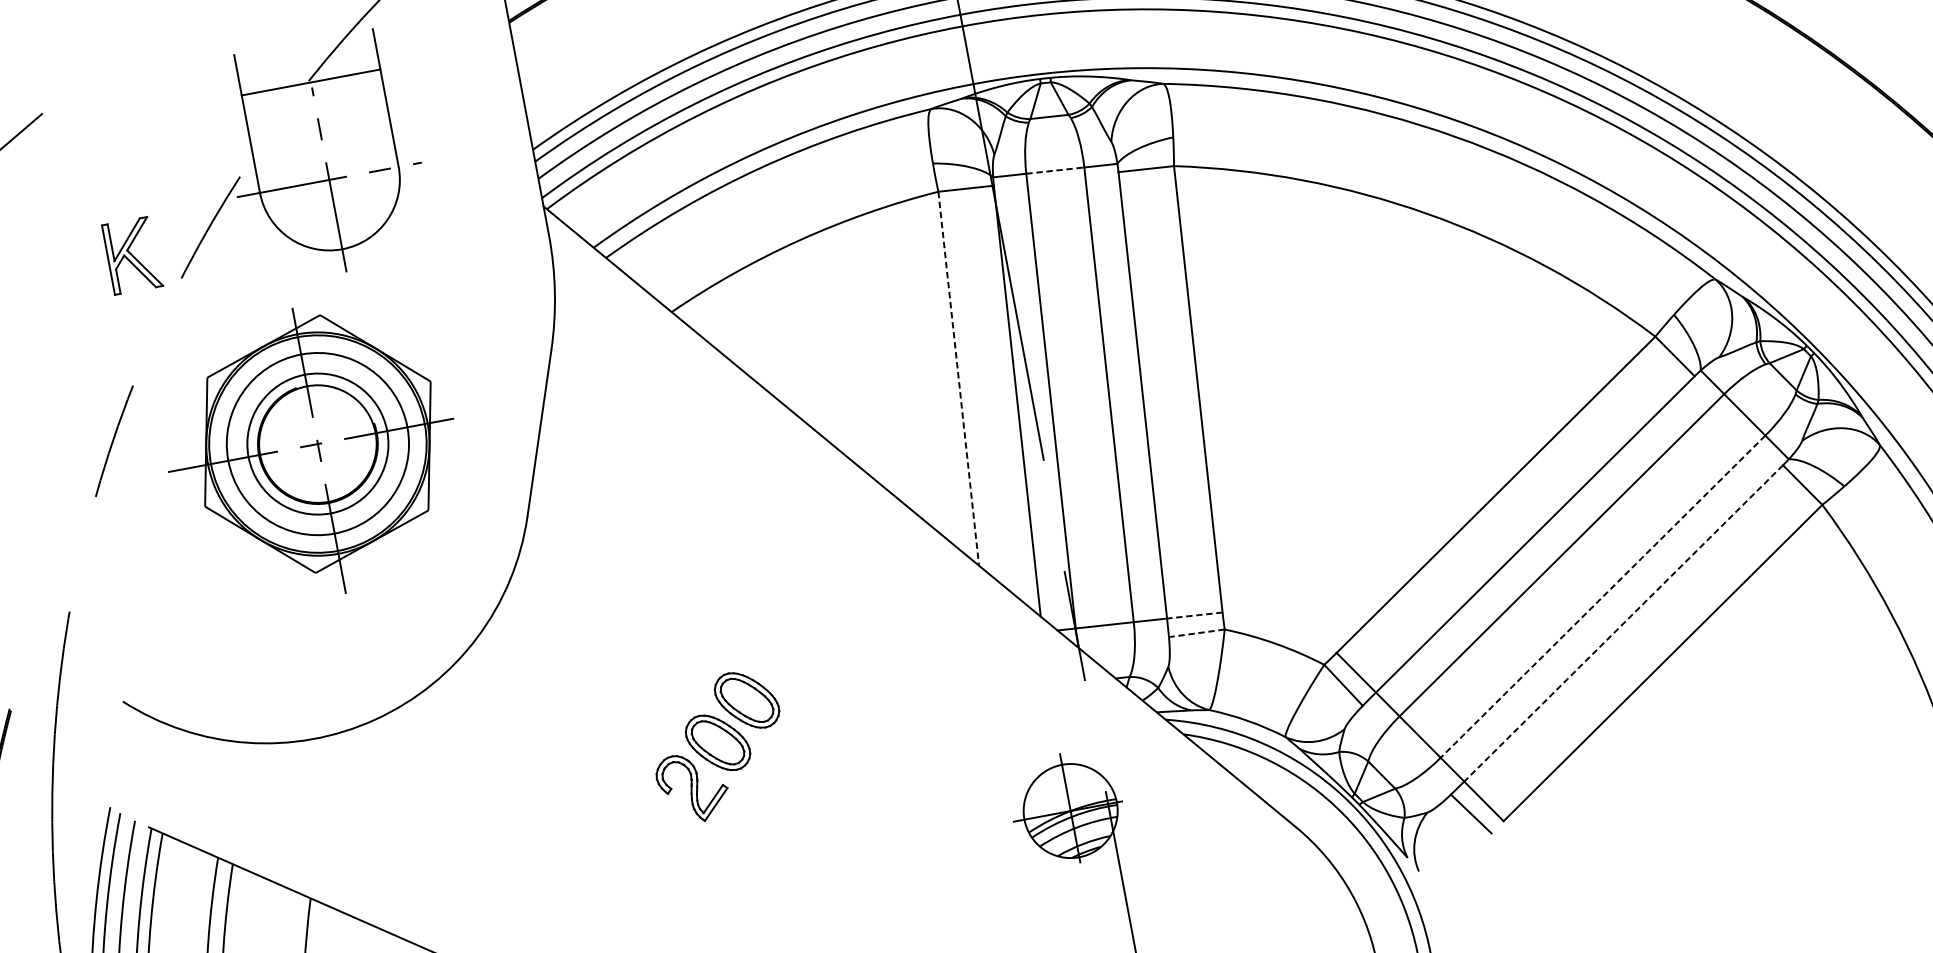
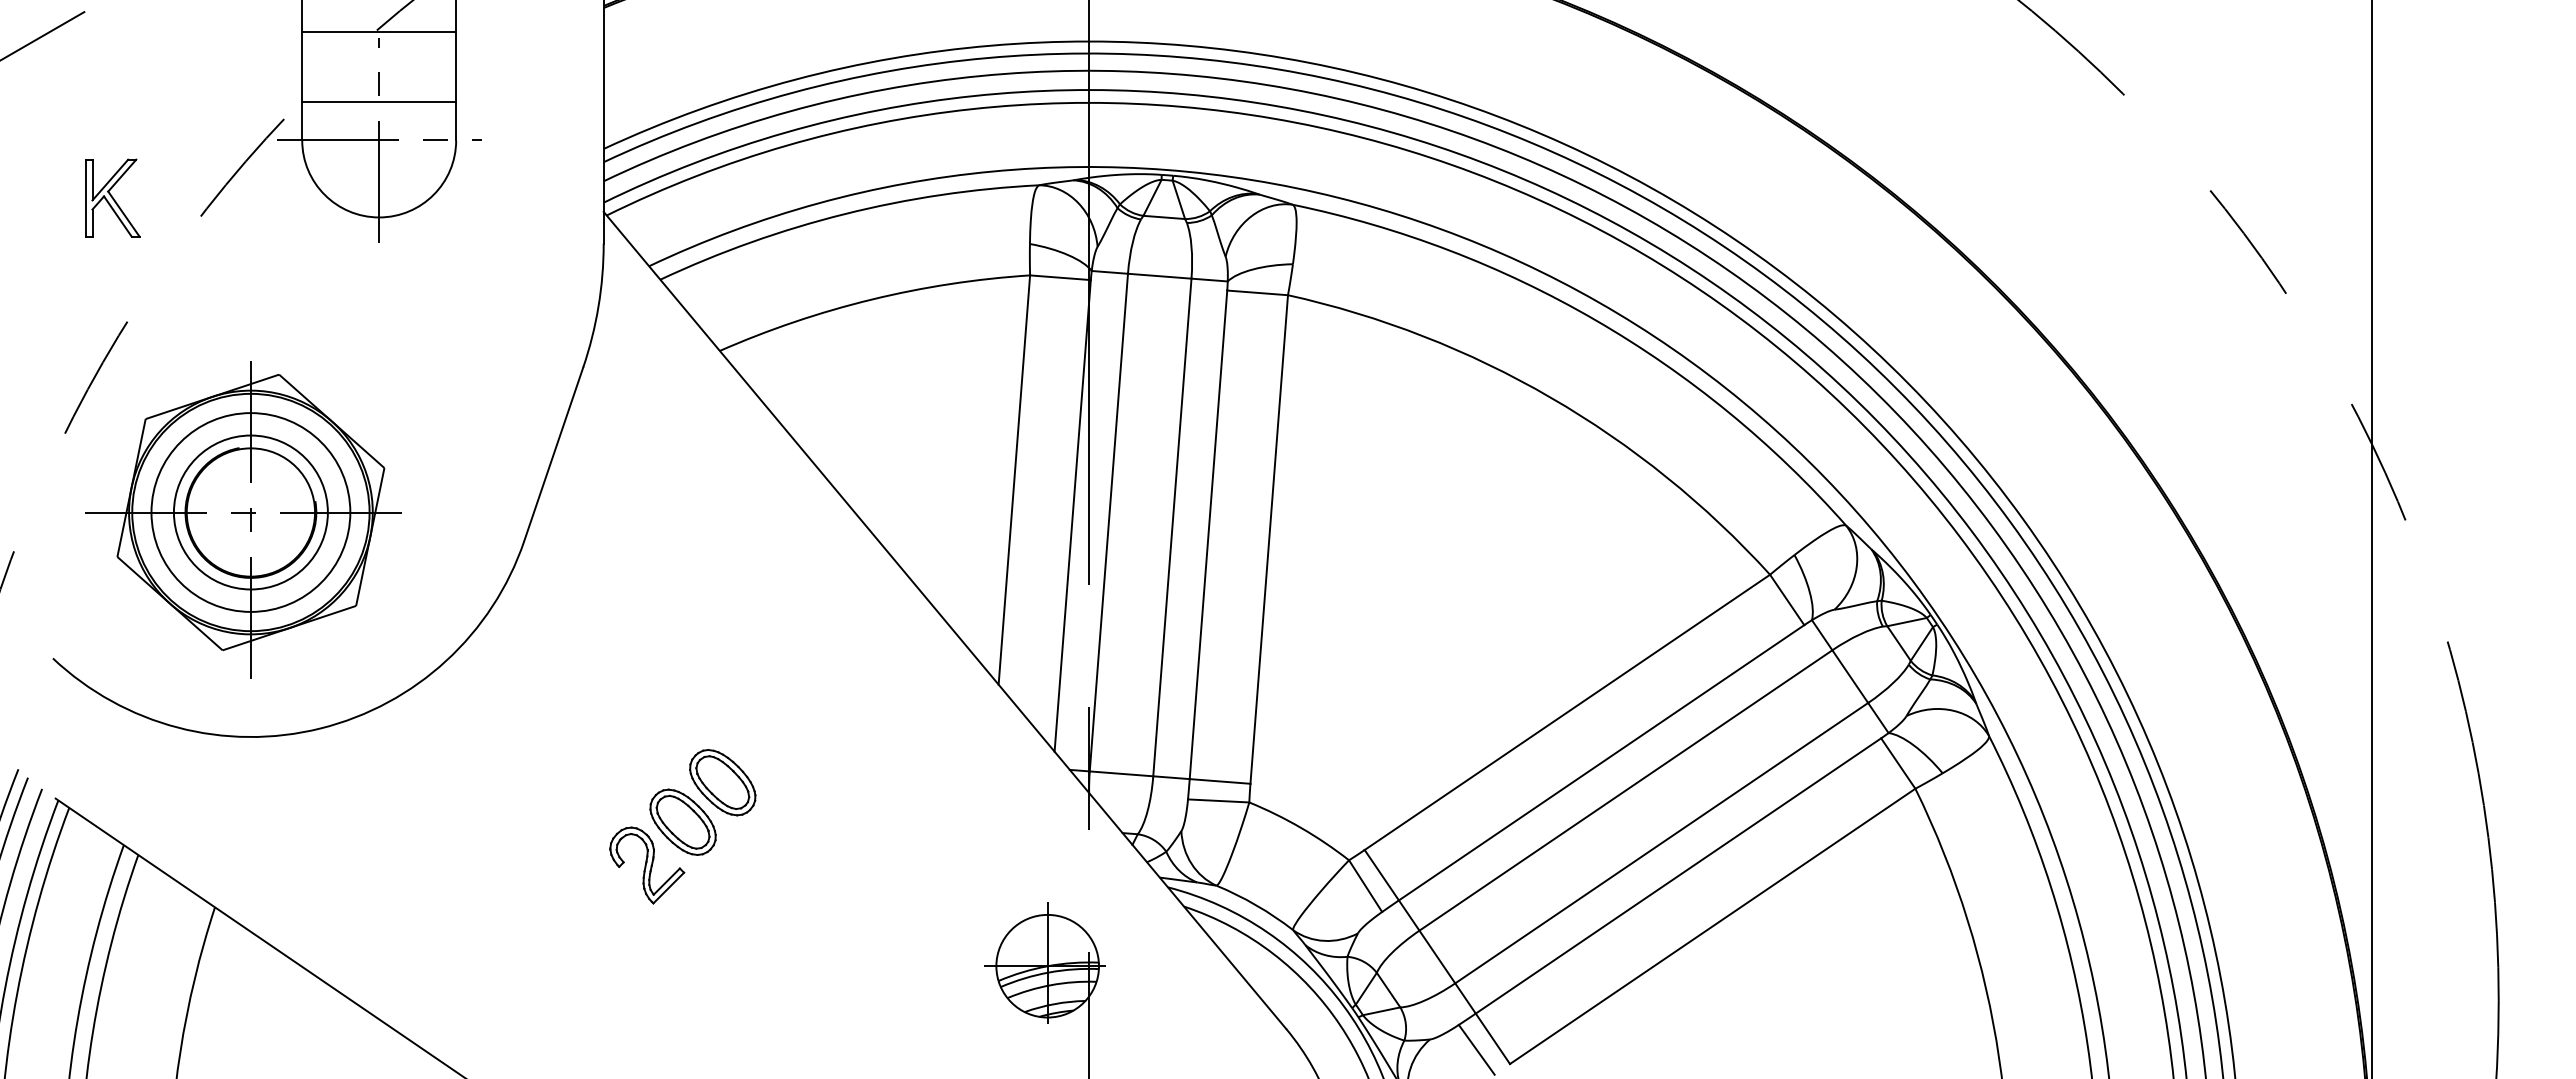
line: (323, 145) -> (379, 102), added
line: (1055, 170) -> (1159, 276), dashed -> solid
part: (132, 255) -> (112, 197), moved
line: (958, 379) -> (1014, 480), dashed -> solid
part: (312, 451) -> (243, 519), moved
line: (1602, 597) -> (1661, 843), dashed -> solid
line: (1194, 615) -> (1219, 781), dashed -> solid
line: (1623, 622) -> (1678, 875), dashed -> solid
line: (1196, 632) -> (1218, 800), dashed -> solid

